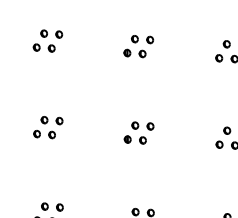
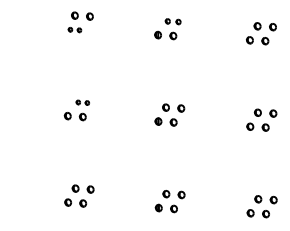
part: (141, 39) -> (172, 21), size x0.7
part: (43, 47) -> (74, 29), size x0.6
part: (51, 120) -> (82, 102), size x0.6

